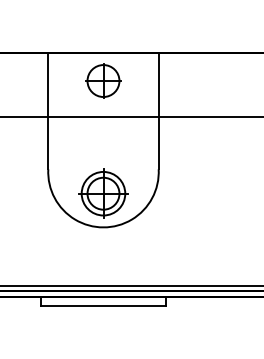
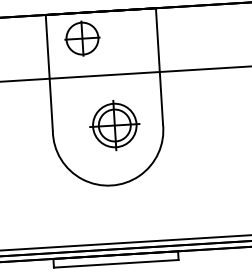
part: (103, 80) -> (82, 38), moved
part: (103, 193) -> (114, 125), moved

